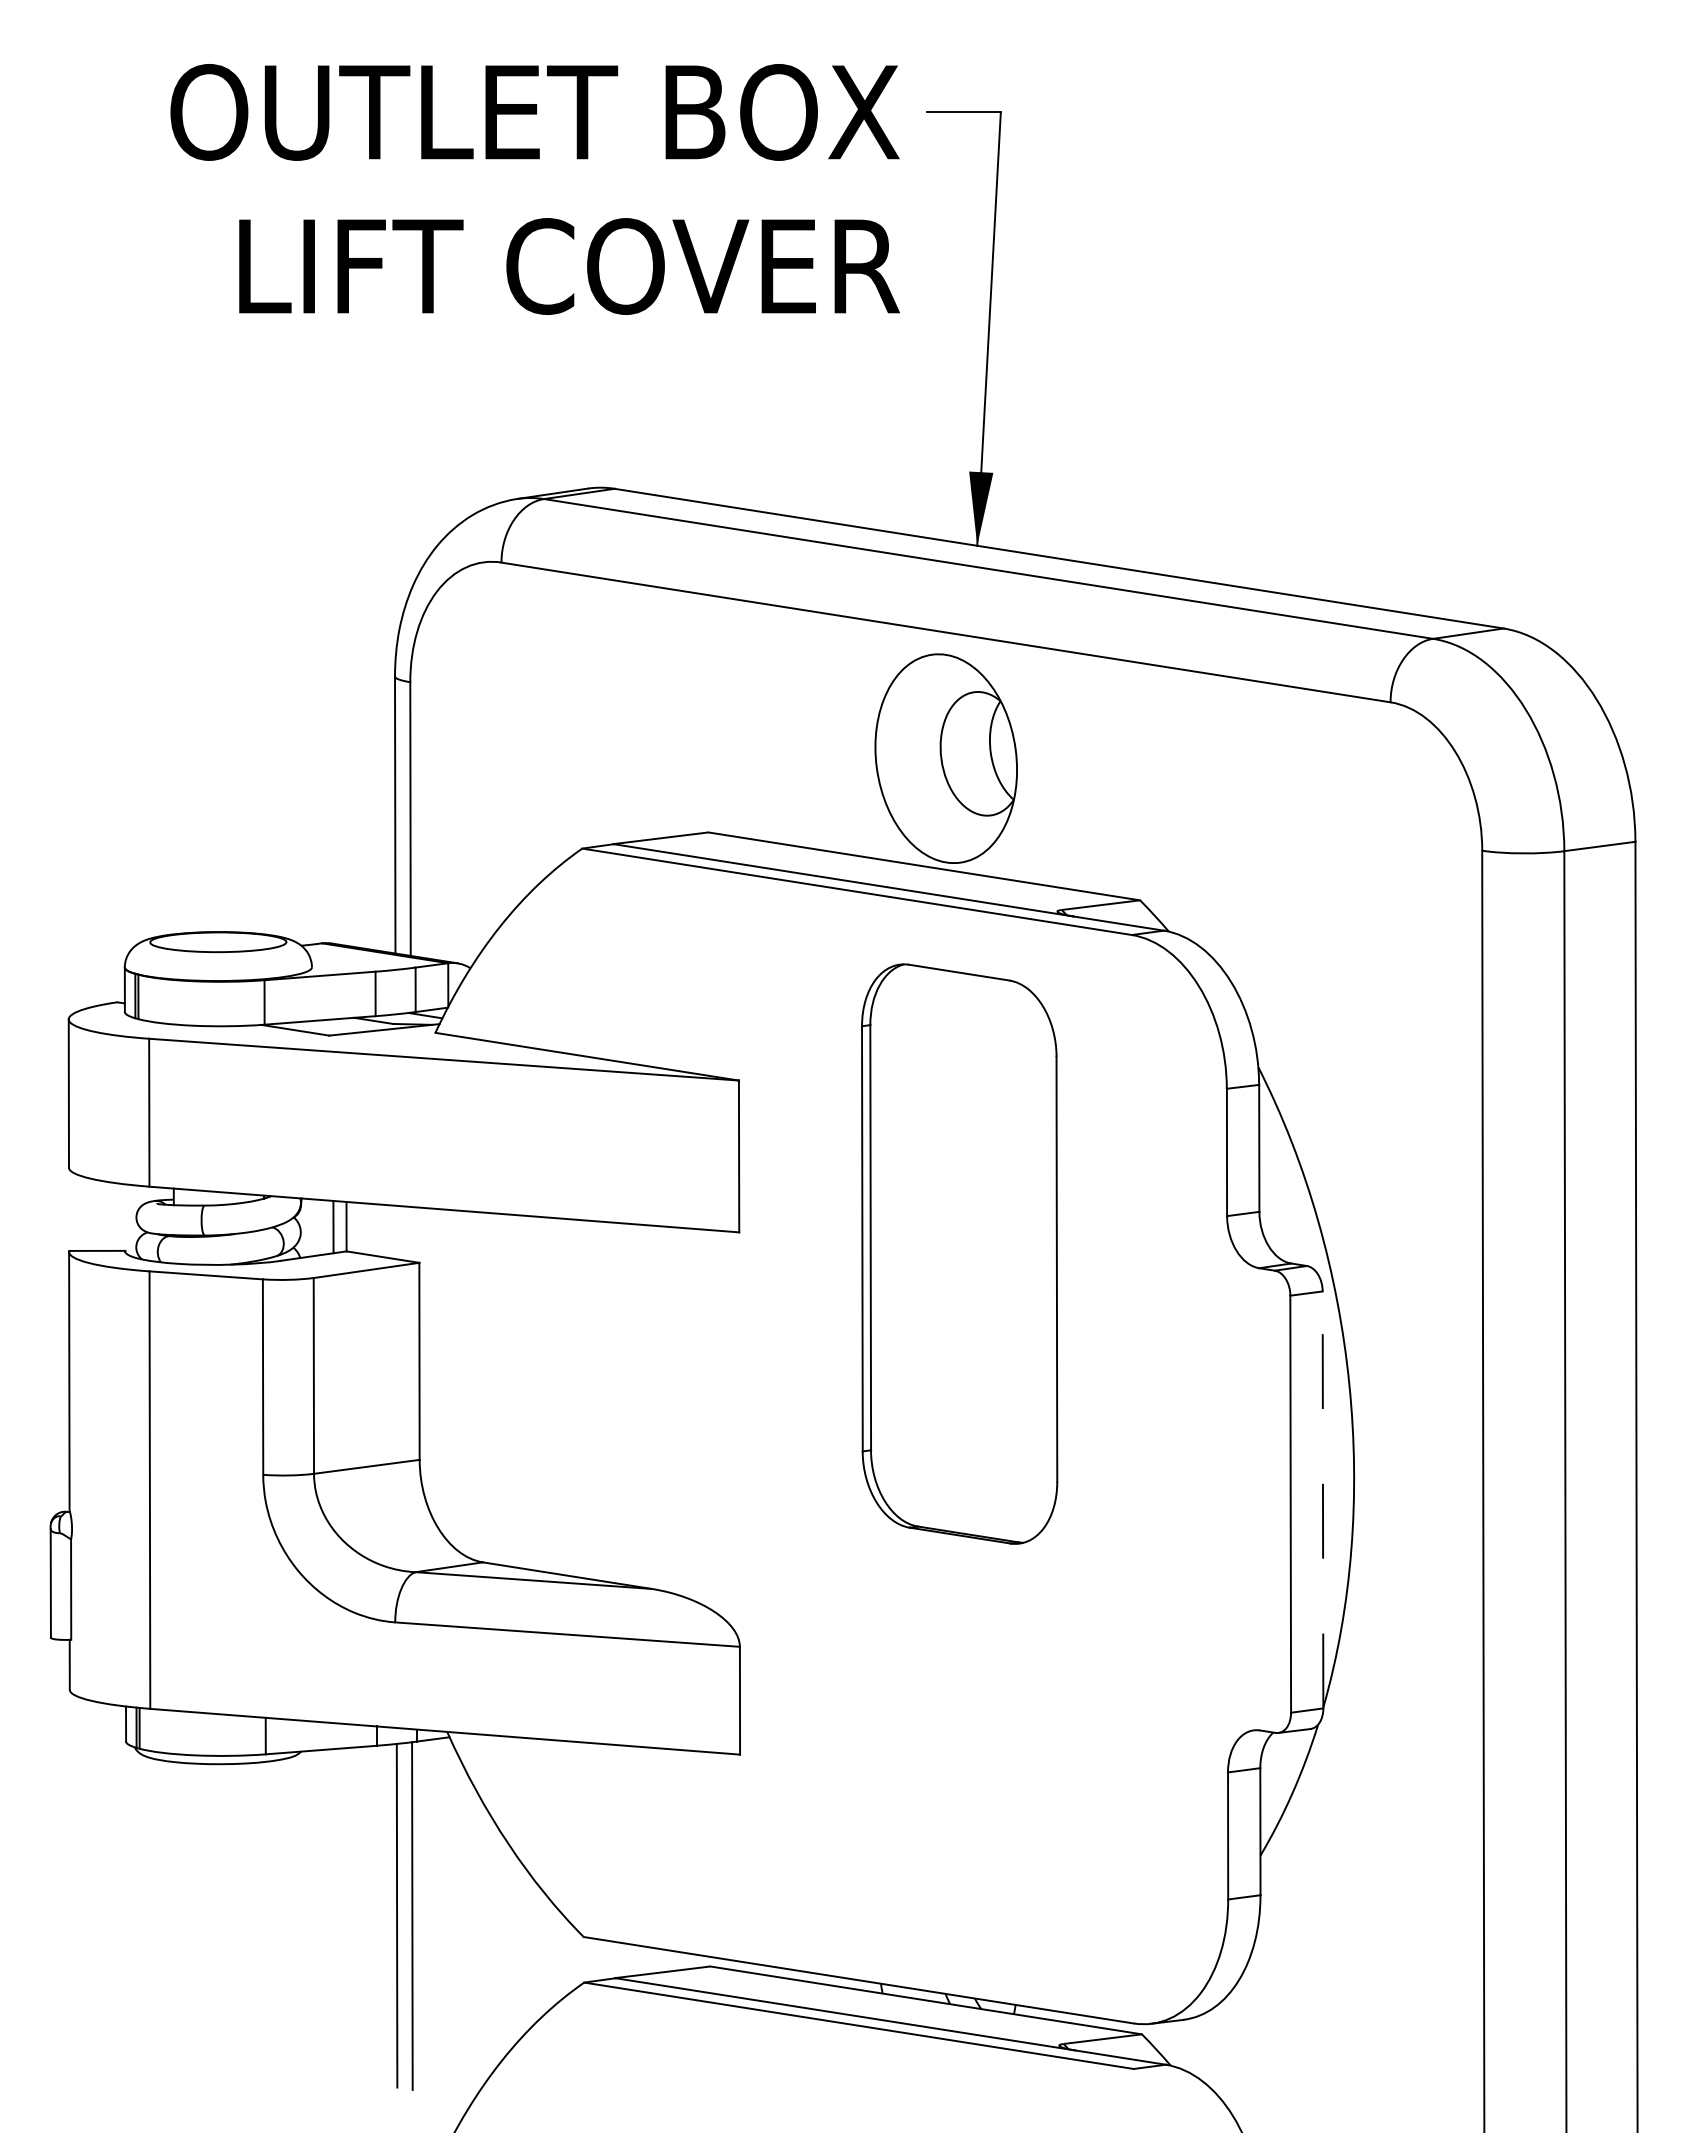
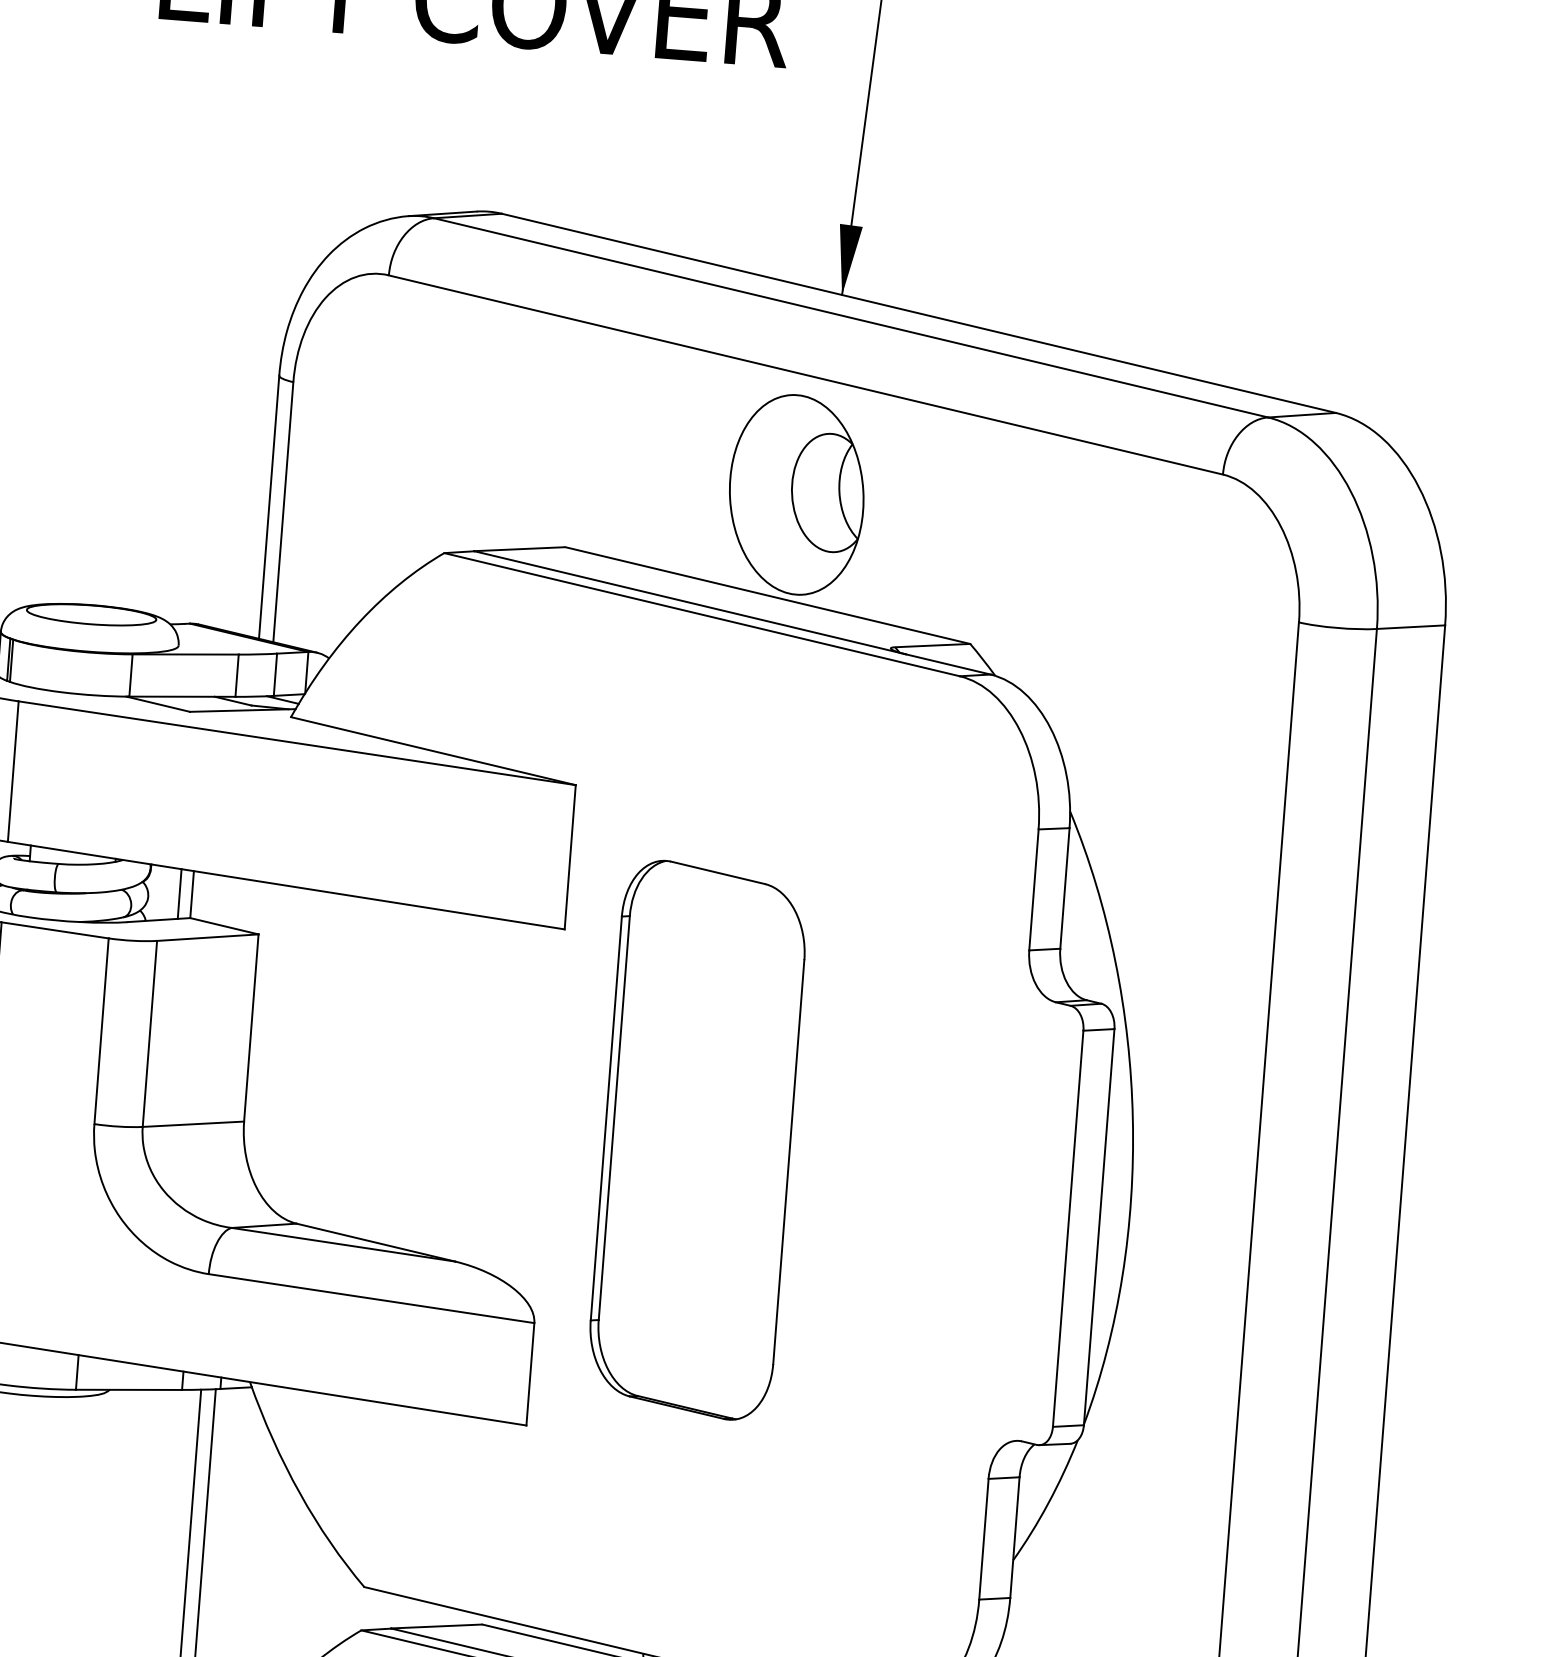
part: (959, 1253) -> (697, 1139), moved
line: (1323, 1499) -> (1099, 1226), dashed -> solid

